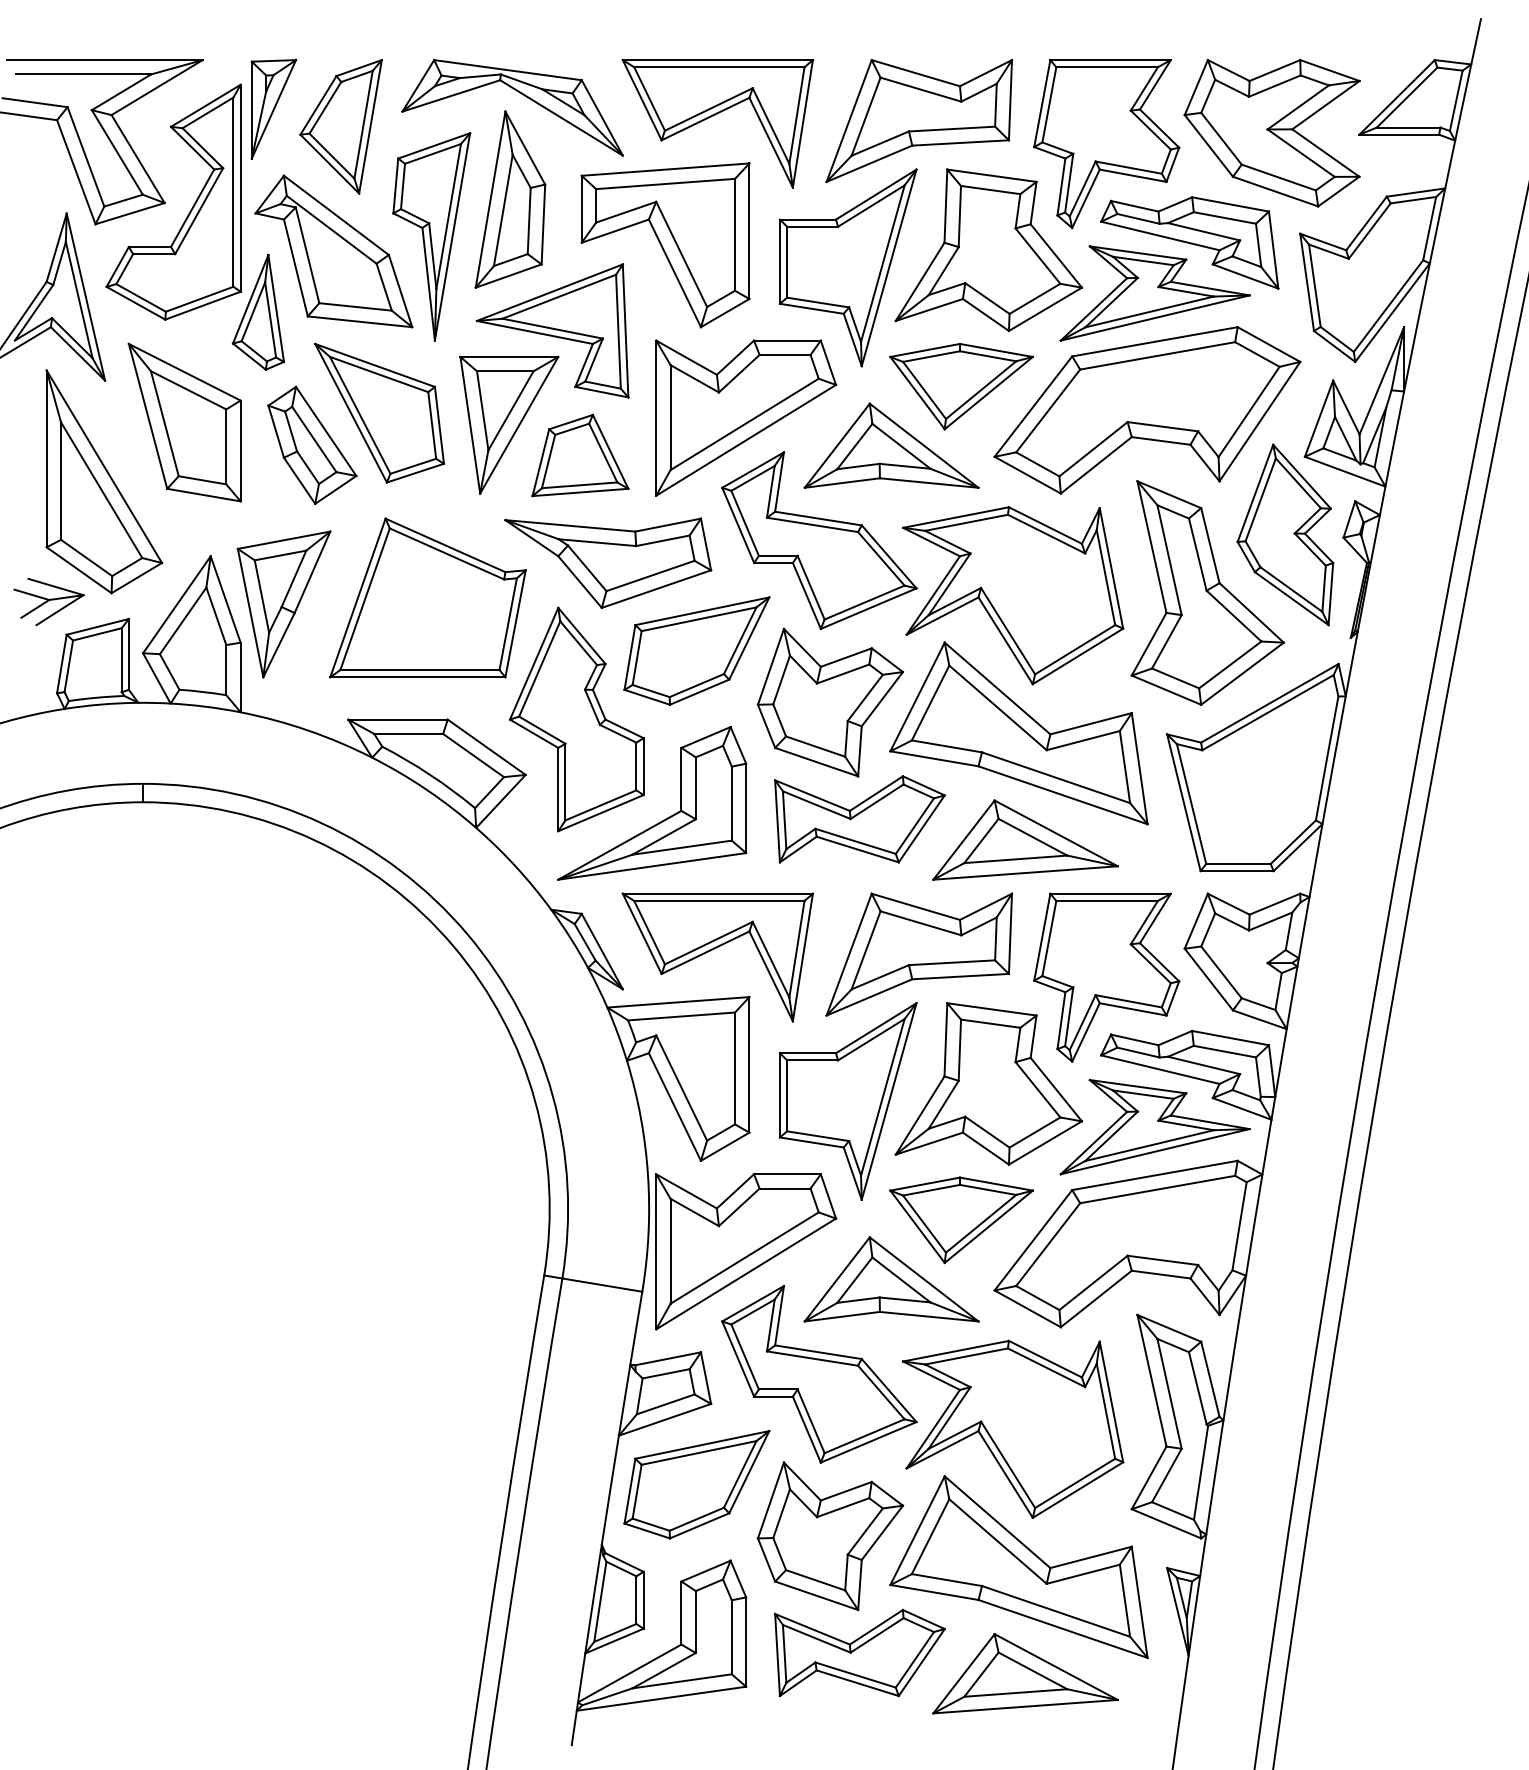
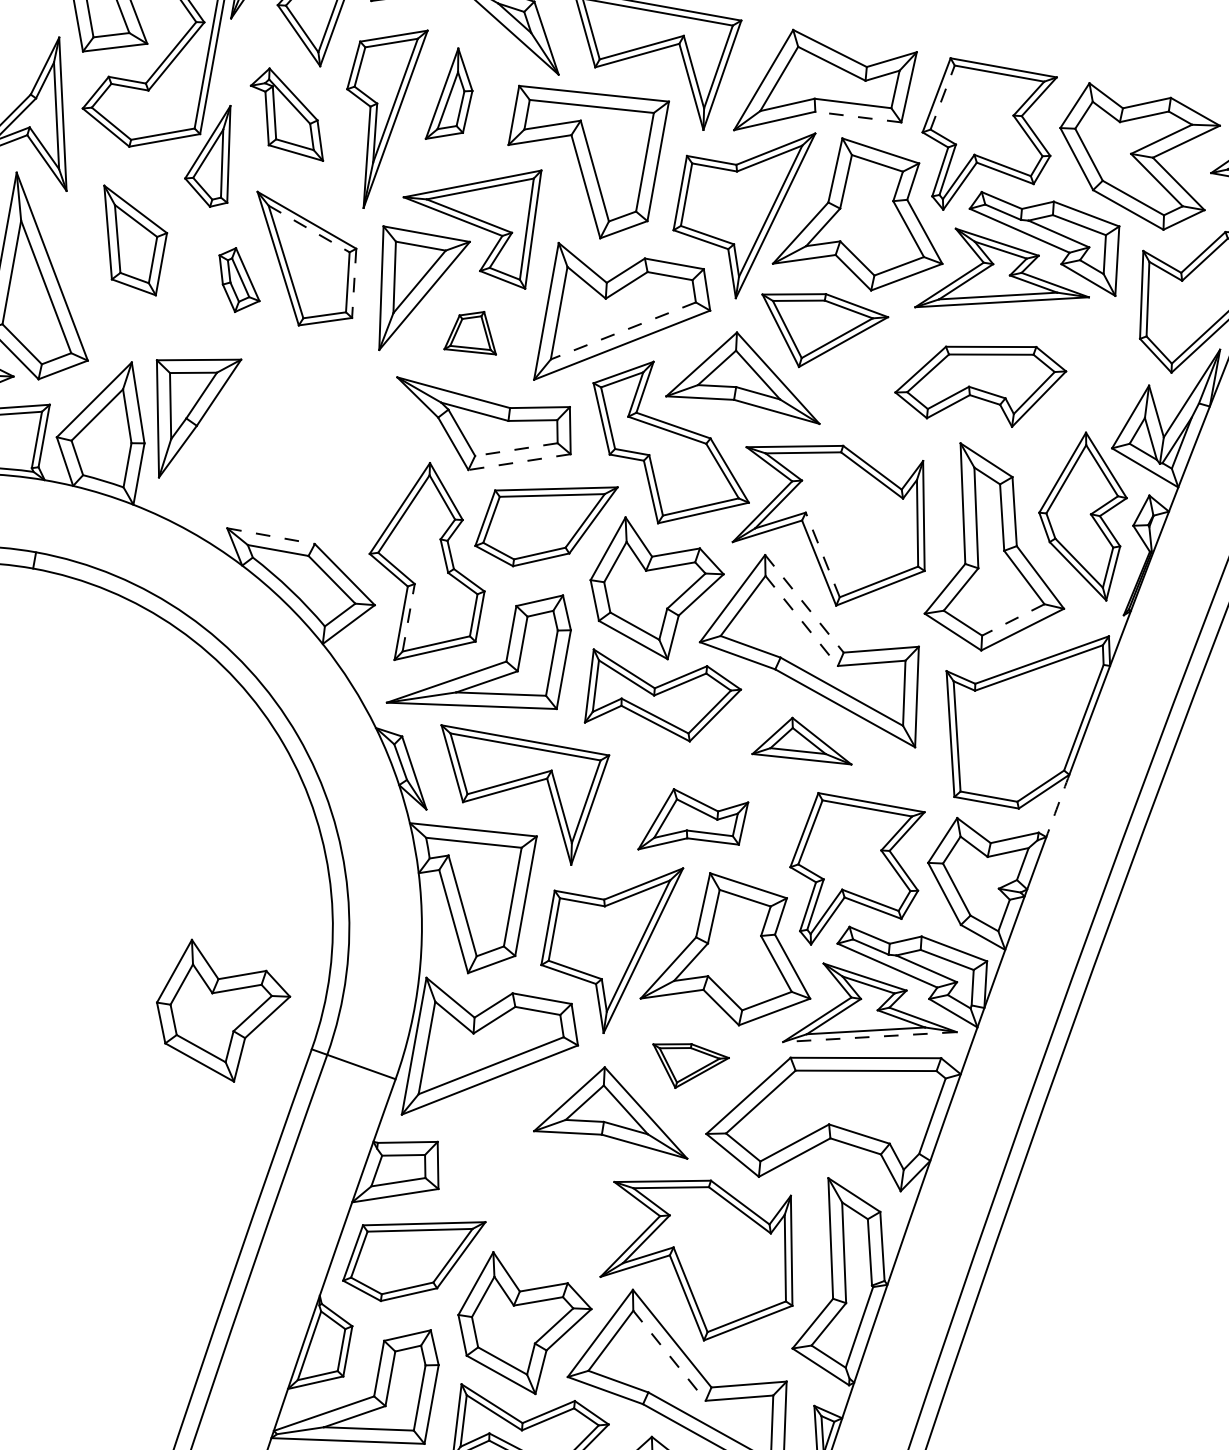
line: (1049, 104) -> (942, 97), solid -> dashed
line: (960, 143) -> (858, 117), solid -> dashed
part: (510, 199) -> (452, 95), size x0.6
part: (333, 251) -> (288, 113), size x0.6
line: (379, 374) -> (309, 229), solid -> dashed
part: (1147, 410) -> (980, 382), size x0.6
part: (184, 422) -> (129, 240), size x0.7
line: (744, 424) -> (623, 330), solid -> dashed
line: (439, 425) -> (354, 283), solid -> dashed
part: (312, 444) -> (239, 280), size x0.6
part: (580, 455) -> (473, 332), size x0.6
line: (650, 575) -> (516, 449), solid -> dashed
line: (656, 589) -> (519, 462), solid -> dashed
part: (427, 597) -> (316, 433), removed
line: (1008, 631) -> (823, 555), solid -> dashed
line: (1230, 664) -> (1013, 619), solid -> dashed
line: (997, 688) -> (804, 603), solid -> dashed
line: (998, 708) -> (802, 621), solid -> dashed
line: (398, 719) -> (271, 536), solid -> dashed
line: (565, 781) -> (408, 617), solid -> dashed
part: (1025, 839) -> (805, 741), size x0.6
arc: (1316, 860) -> (1058, 806), solid -> dashed
part: (919, 954) -> (693, 825), size x0.6
line: (1154, 1151) -> (869, 1036), solid -> dashed
part: (961, 1220) -> (688, 1067), size x0.6
part: (437, 1252) -> (221, 1012), added
part: (819, 1374) -> (538, 1180), removed
line: (998, 1541) -> (669, 1355), solid -> dashed

